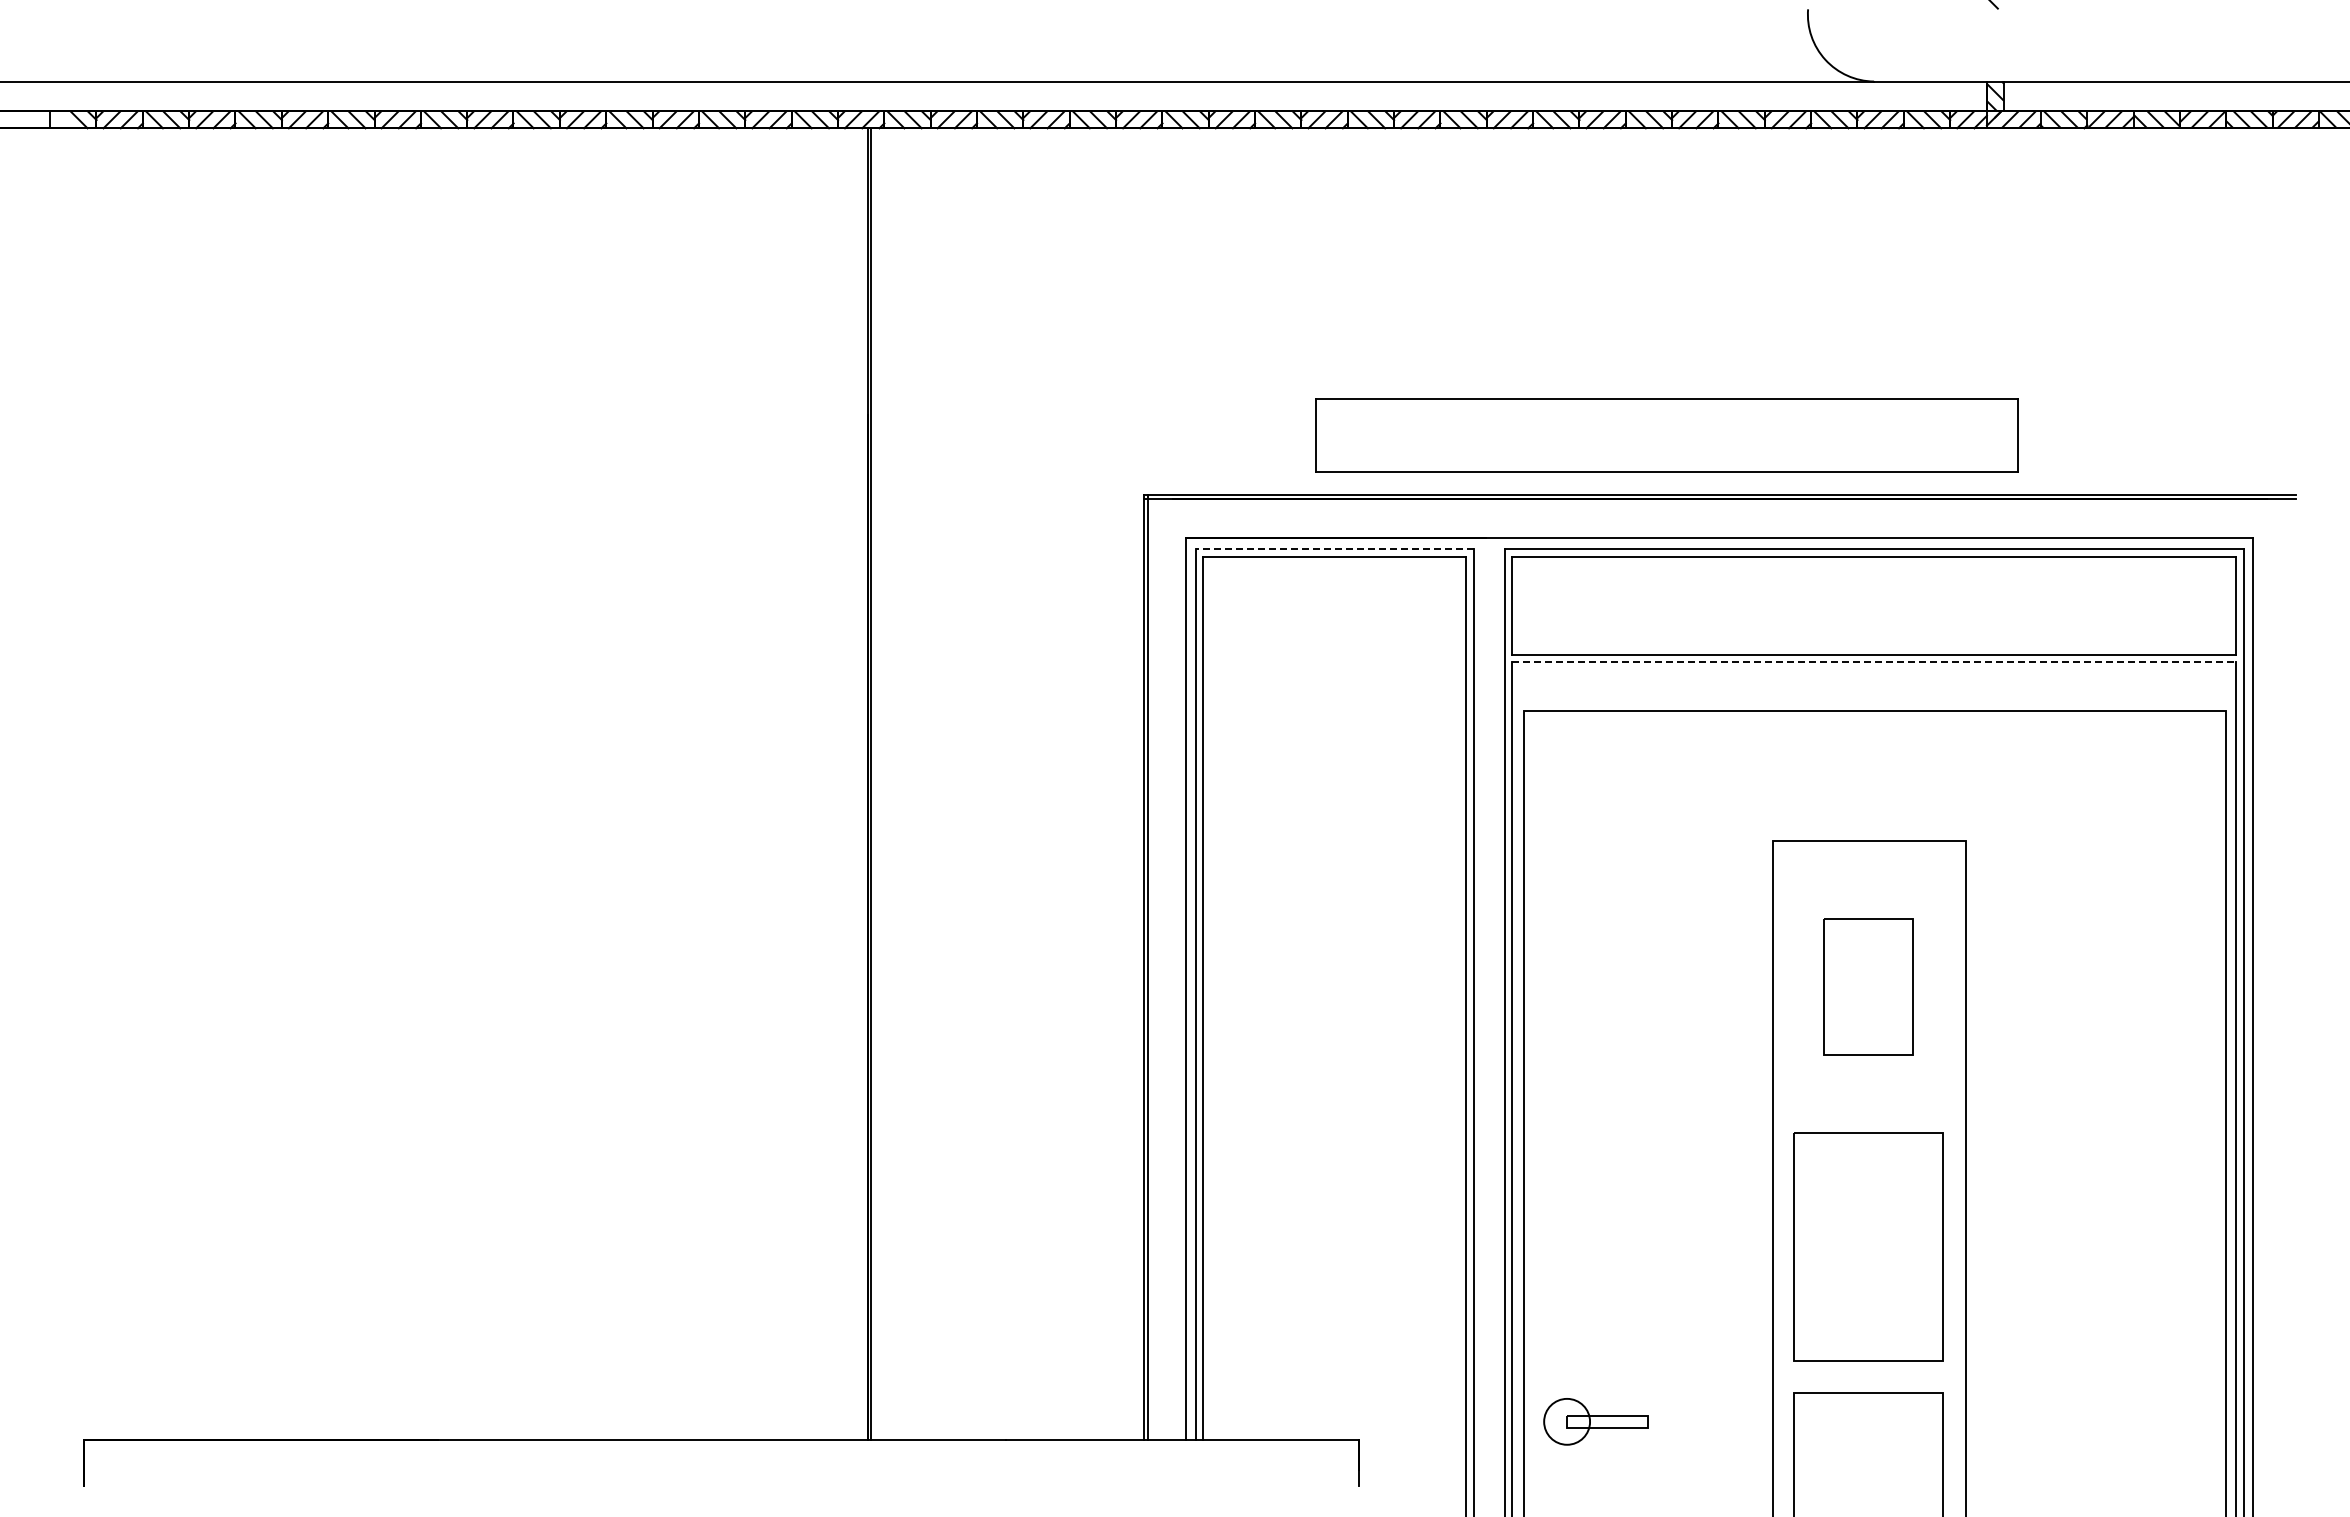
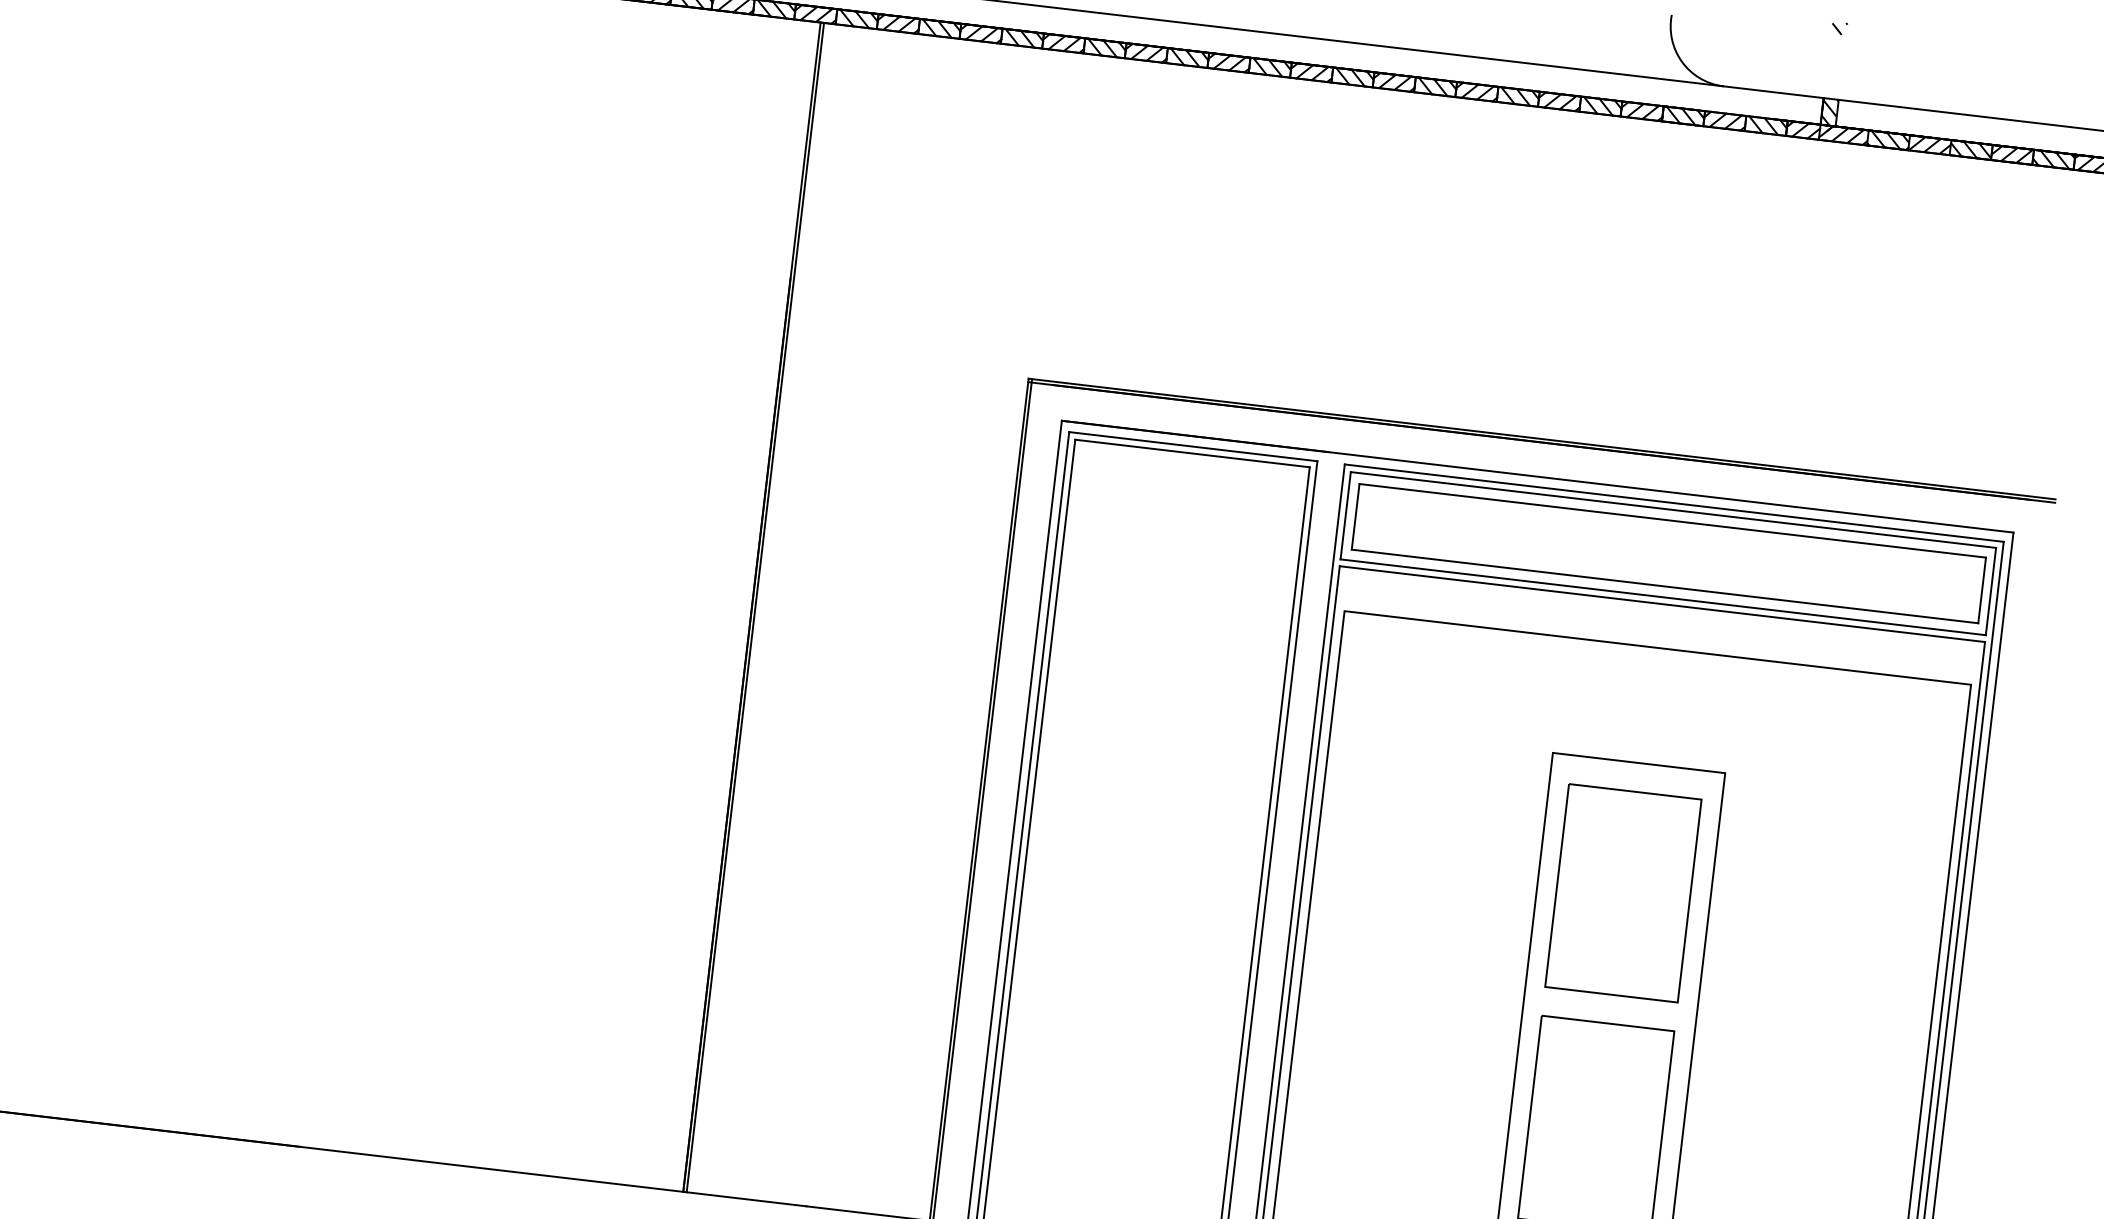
part: (1666, 435) -> (1668, 553), moved
line: (1334, 549) -> (1192, 446), dashed -> solid
line: (1874, 662) -> (1662, 604), dashed -> solid
part: (1868, 986) -> (1623, 892), size x1.67

